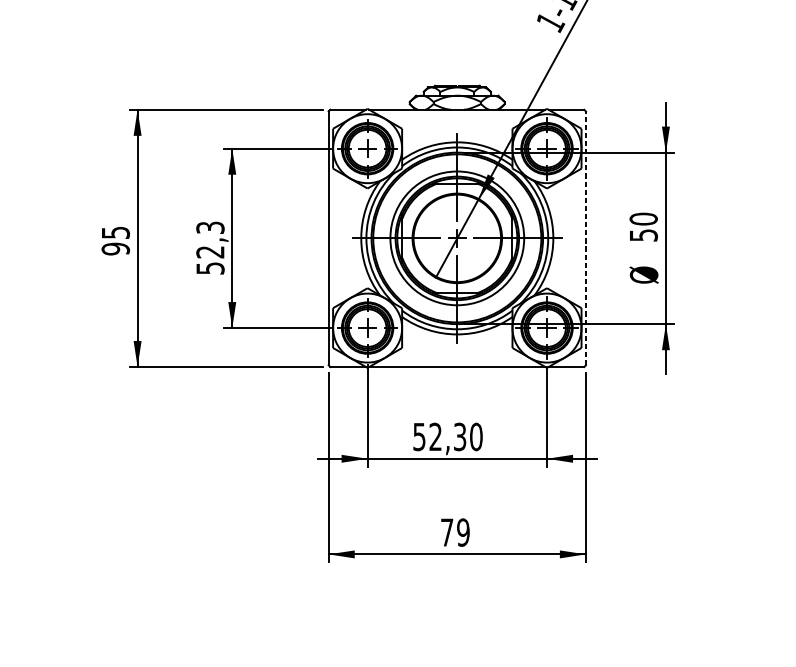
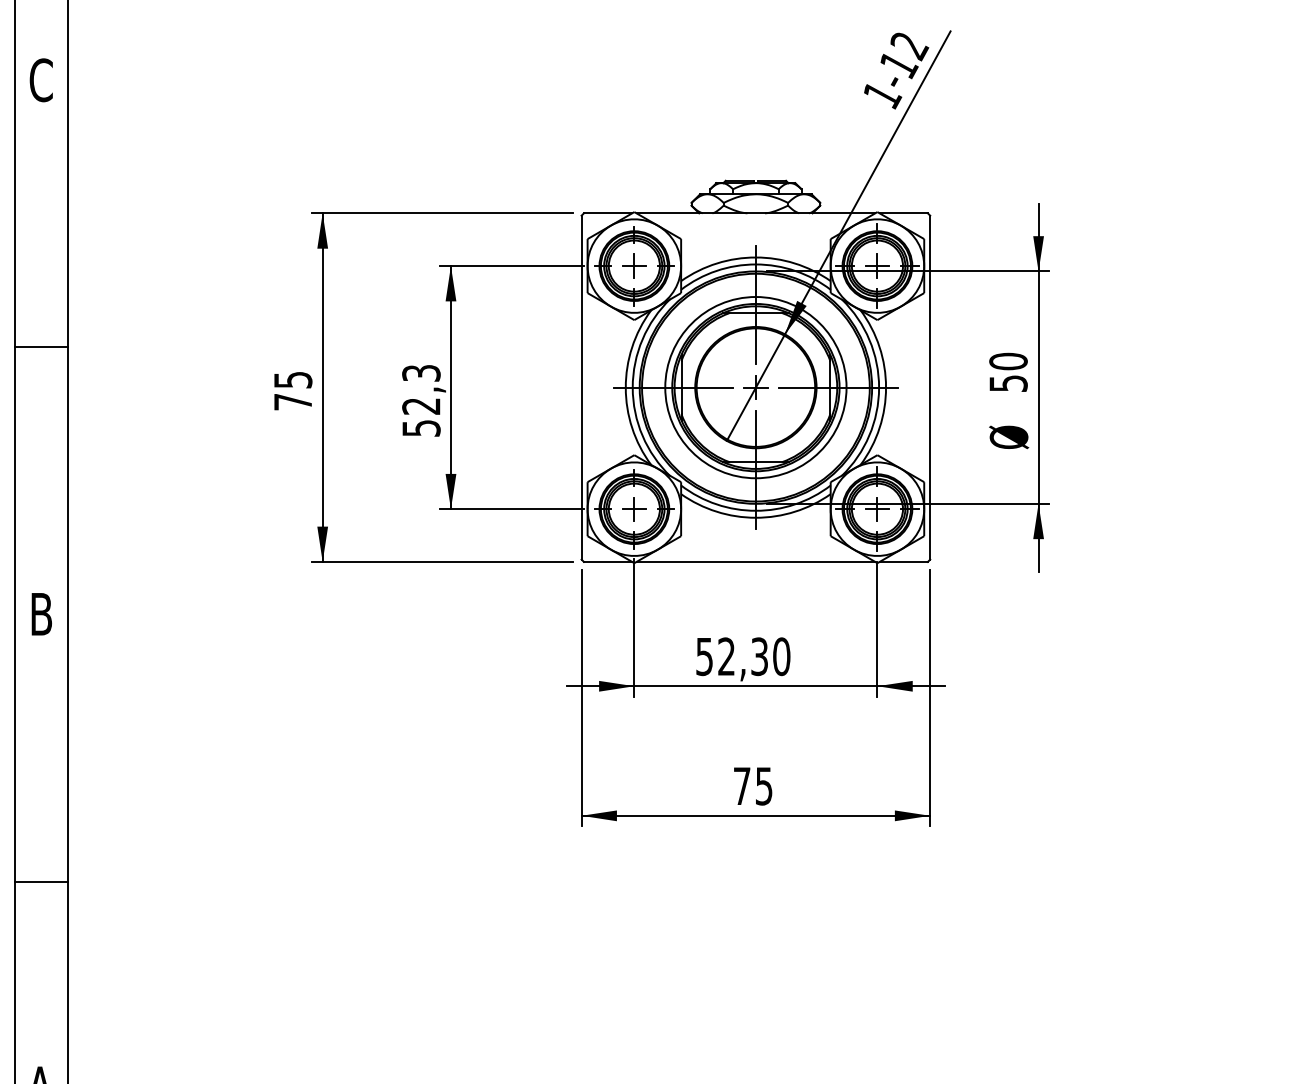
line: (586, 238) -> (930, 387), dashed -> solid
text: (115, 248) -> (292, 401), 95 -> 75
text: (462, 532) -> (763, 786), 79 -> 75

